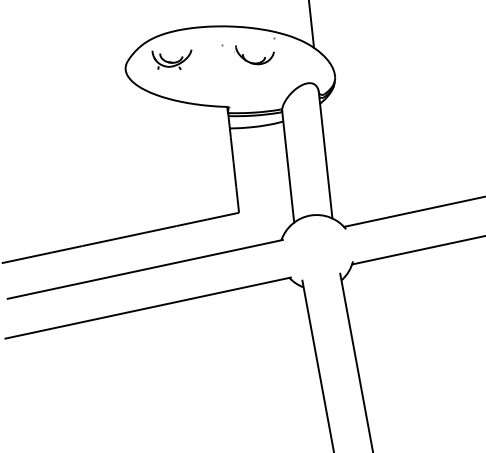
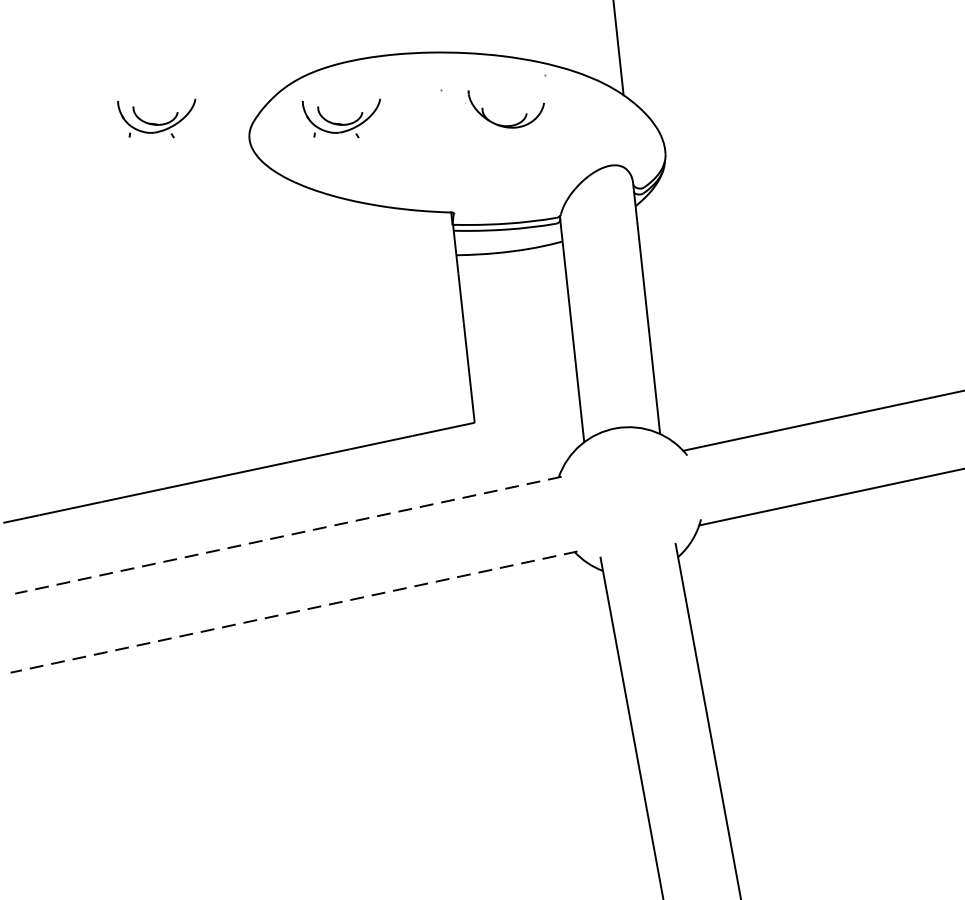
part: (78, 59) -> (155, 118), added
line: (145, 269) -> (288, 535), solid -> dashed
line: (148, 308) -> (294, 612), solid -> dashed

